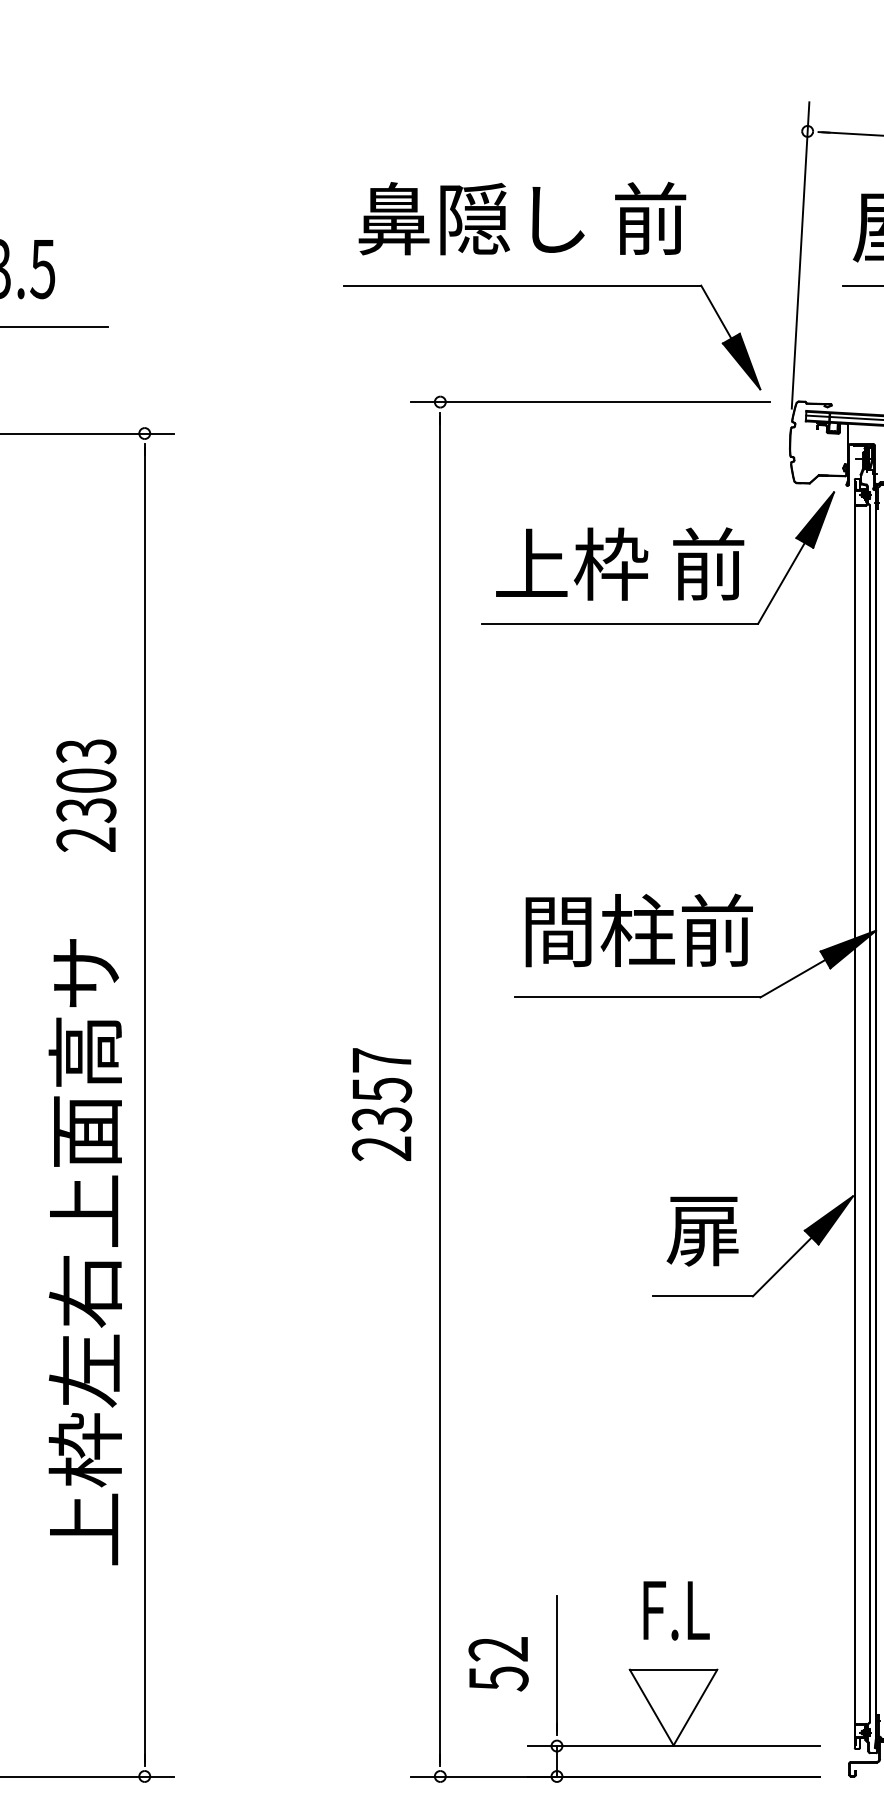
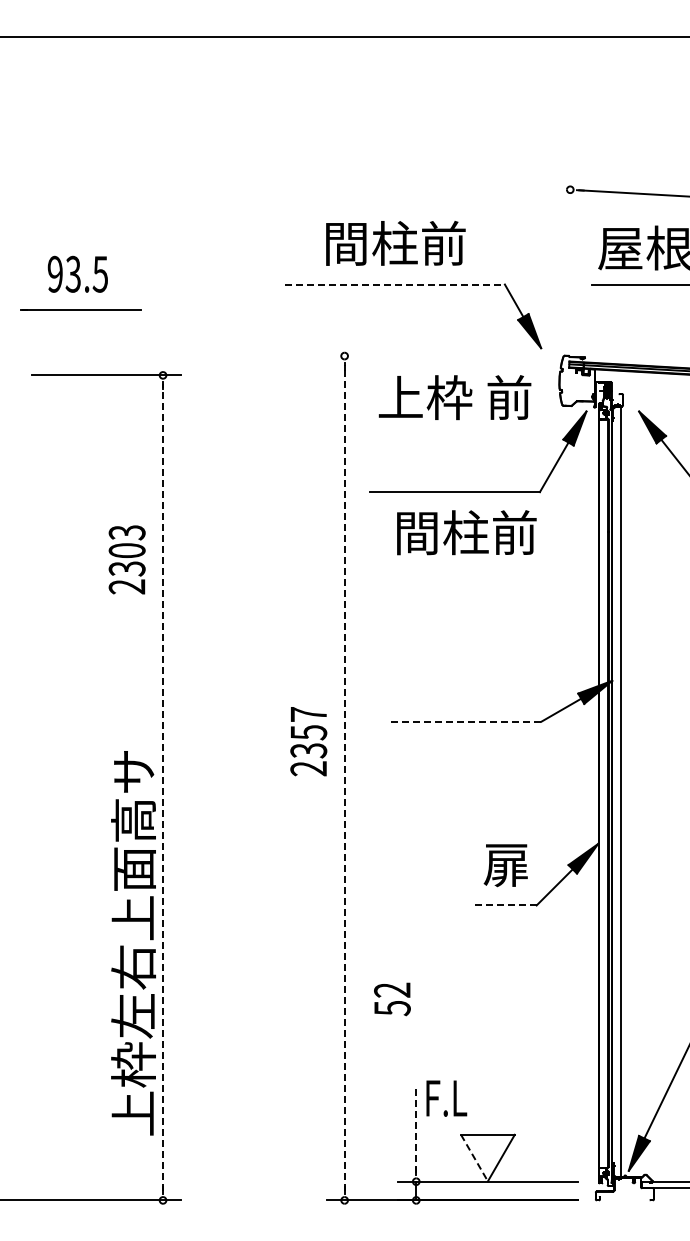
text: (521, 217) -> (394, 242), 鼻隠し 前 -> 間柱前
line: (799, 254) -> (565, 265), removed
line: (523, 285) -> (395, 284), solid -> dashed
line: (589, 402) -> (436, 356), removed
text: (619, 563) -> (454, 397), moved
text: (85, 795) -> (126, 559), moved
text: (638, 930) -> (466, 532), moved
line: (638, 996) -> (466, 721), solid -> dashed
line: (440, 1088) -> (344, 777), solid -> dashed
line: (145, 1104) -> (163, 787), solid -> dashed
text: (381, 1104) -> (308, 741), moved
text: (85, 1252) -> (133, 943), moved
line: (703, 1296) -> (506, 905), solid -> dashed
text: (676, 1610) -> (446, 1098), moved
text: (498, 1664) -> (392, 999), moved
line: (557, 1664) -> (416, 1131), solid -> dashed
line: (651, 1708) -> (474, 1158), solid -> dashed

